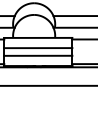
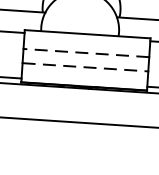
line: (37, 48) -> (84, 53), solid -> dashed
line: (38, 55) -> (85, 66), solid -> dashed

